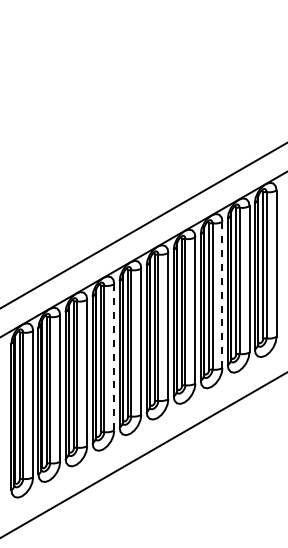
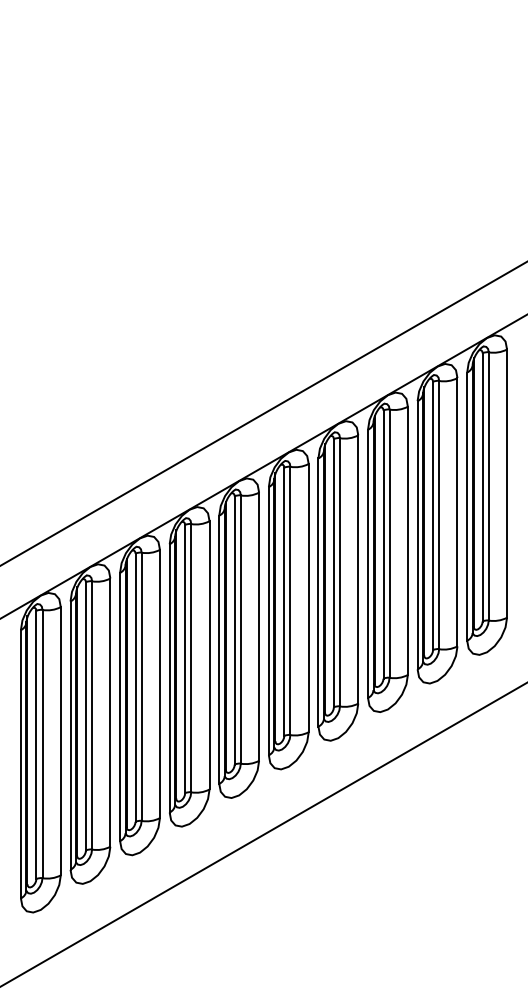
line: (222, 294) -> (407, 540), dashed -> solid
line: (114, 357) -> (209, 655), dashed -> solid

